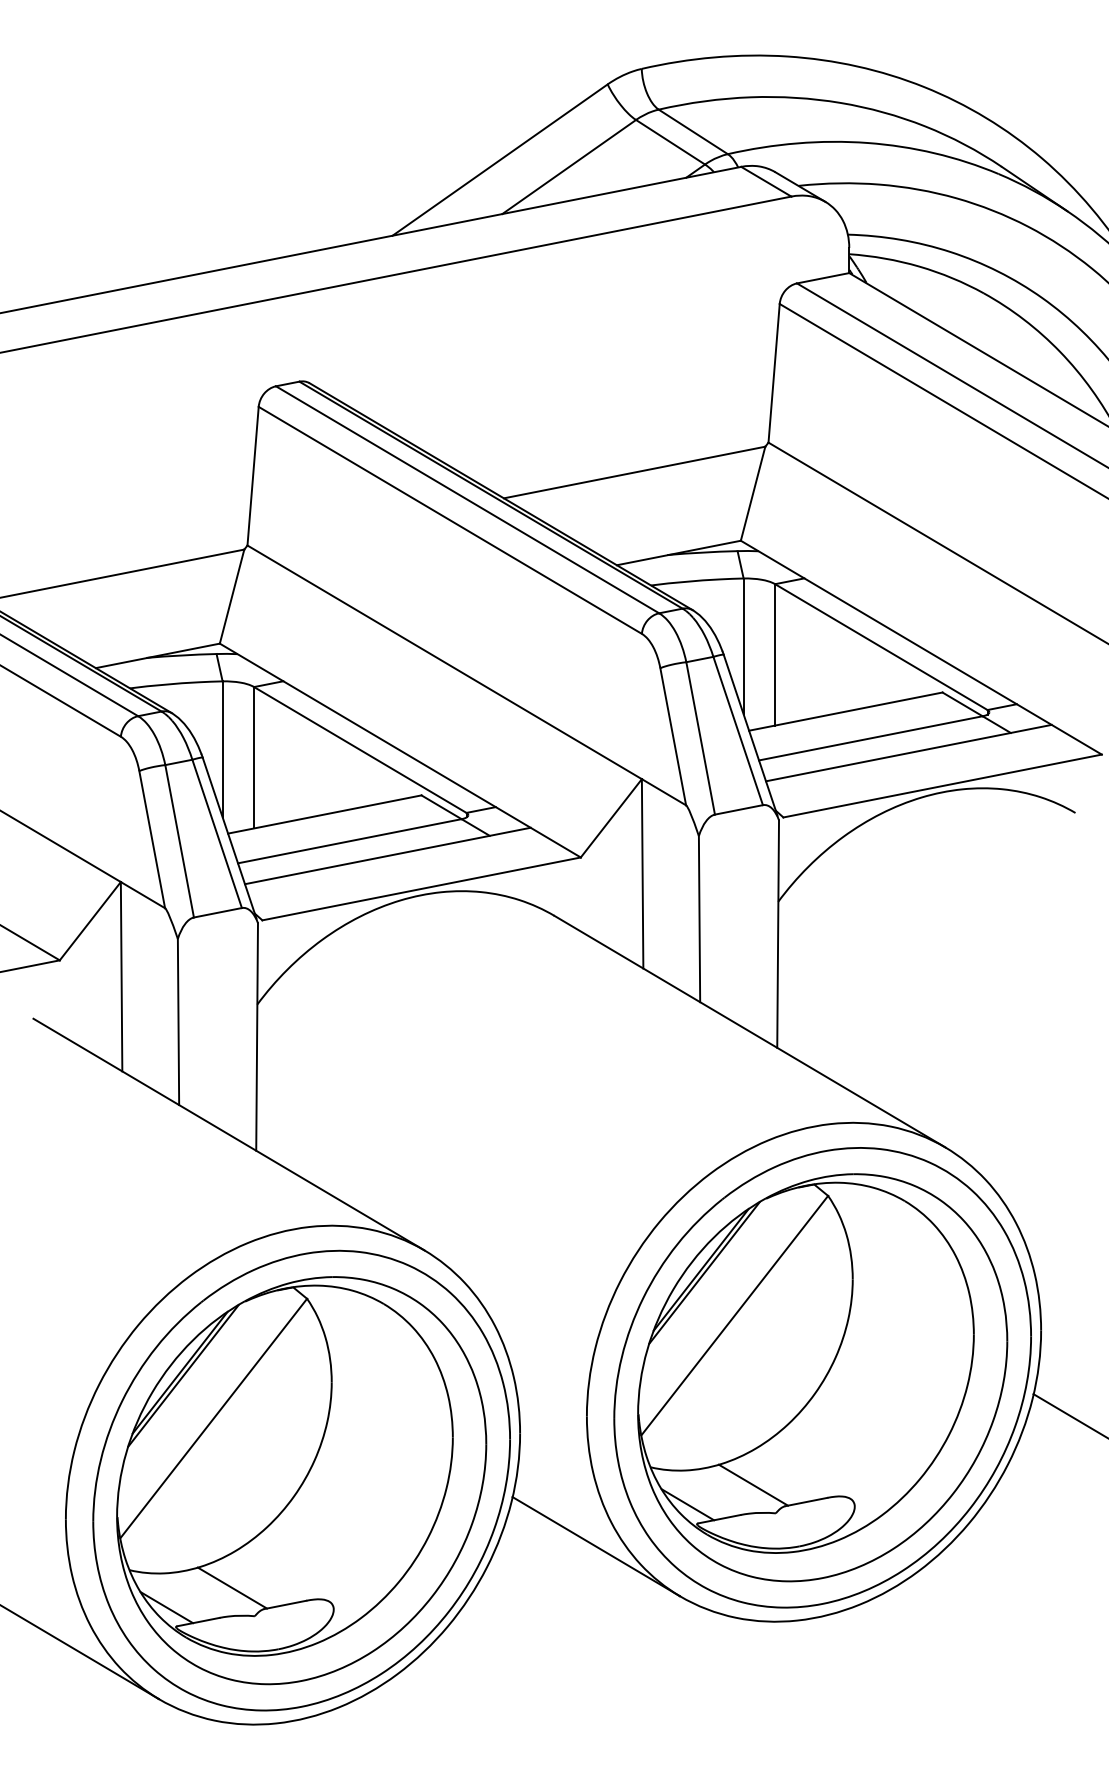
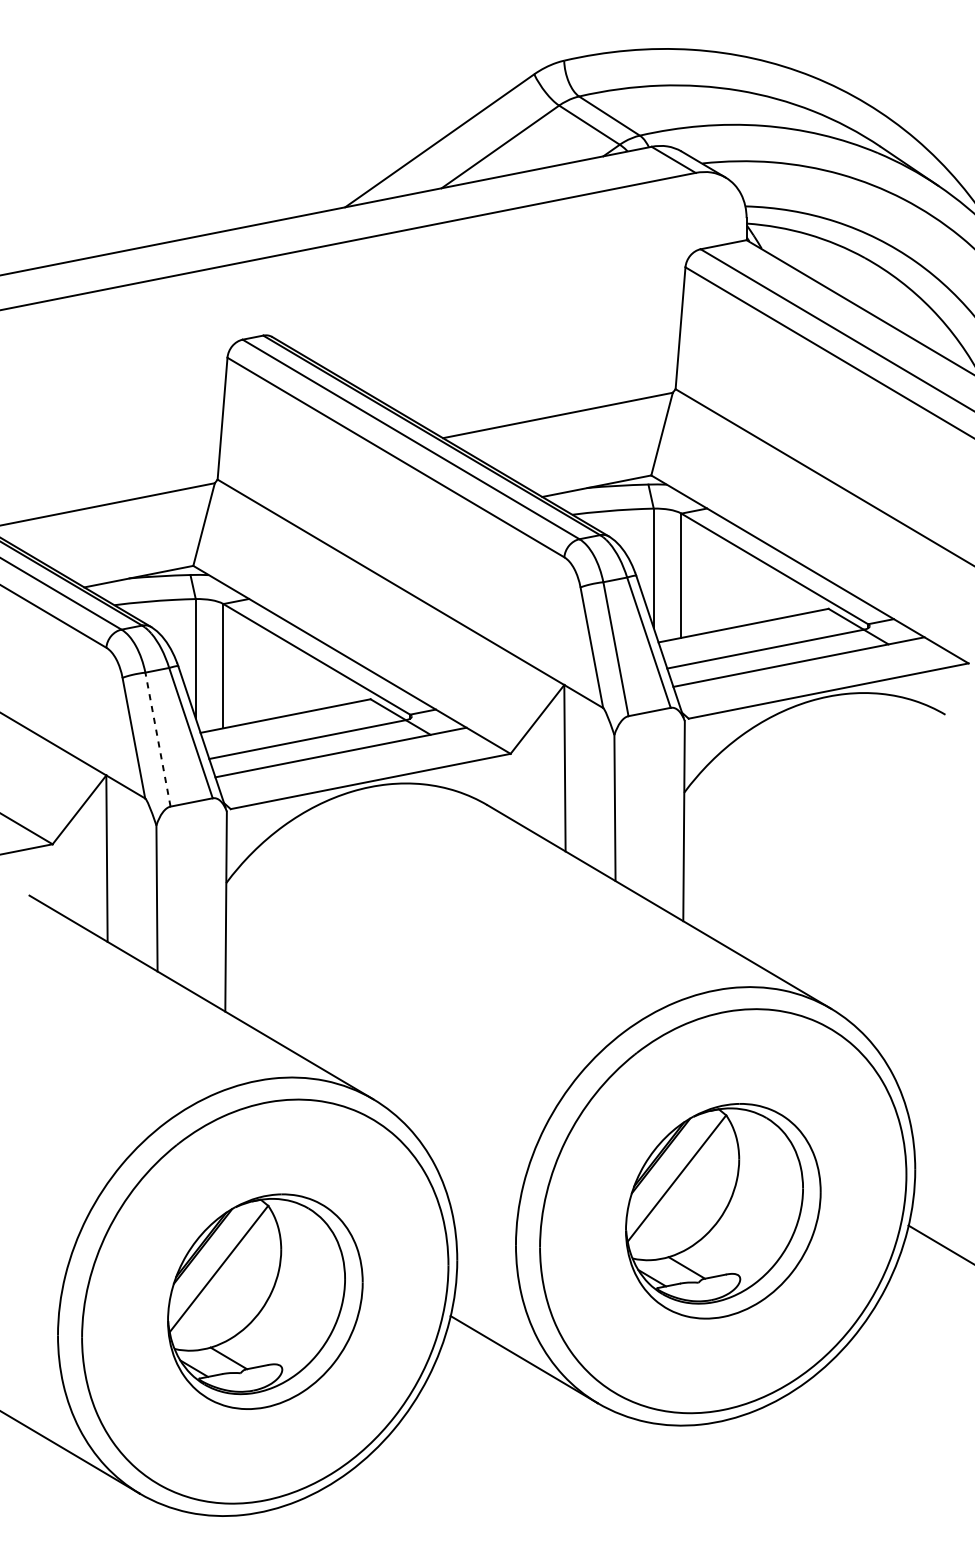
line: (179, 841) -> (157, 739), solid -> dashed
part: (822, 1377) -> (723, 1210), size x0.6
part: (301, 1480) -> (265, 1301), size x0.6

